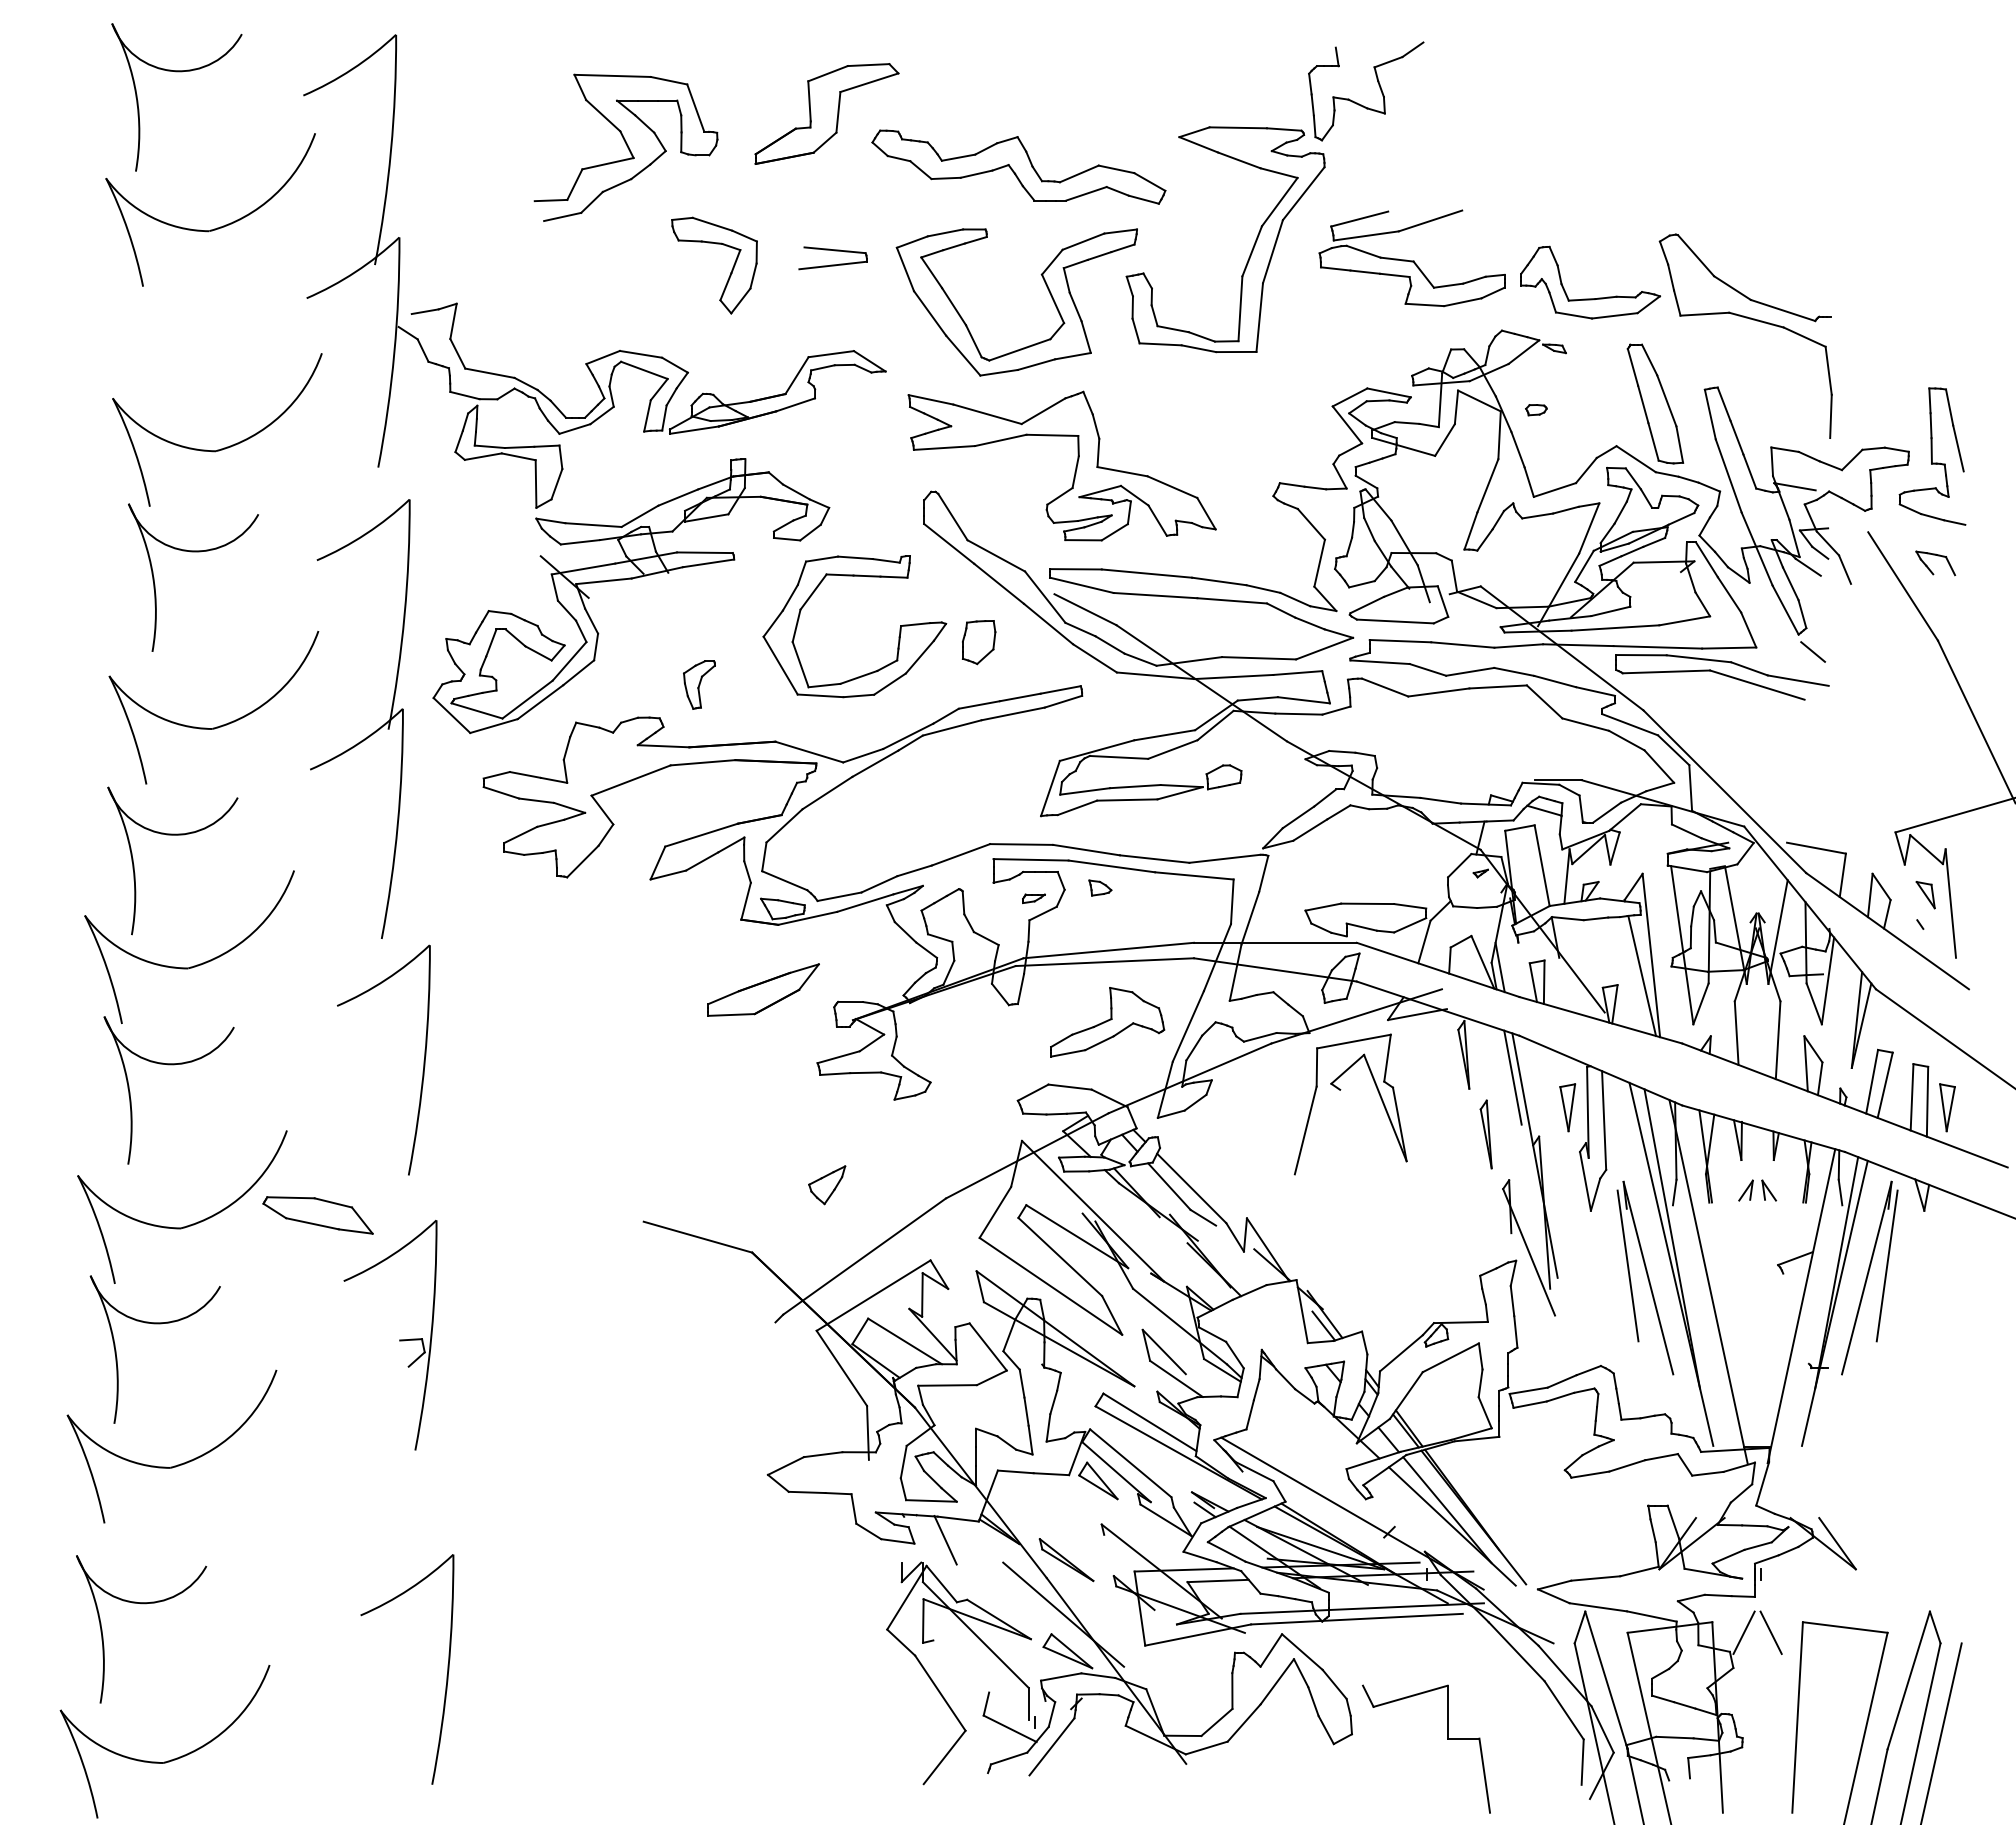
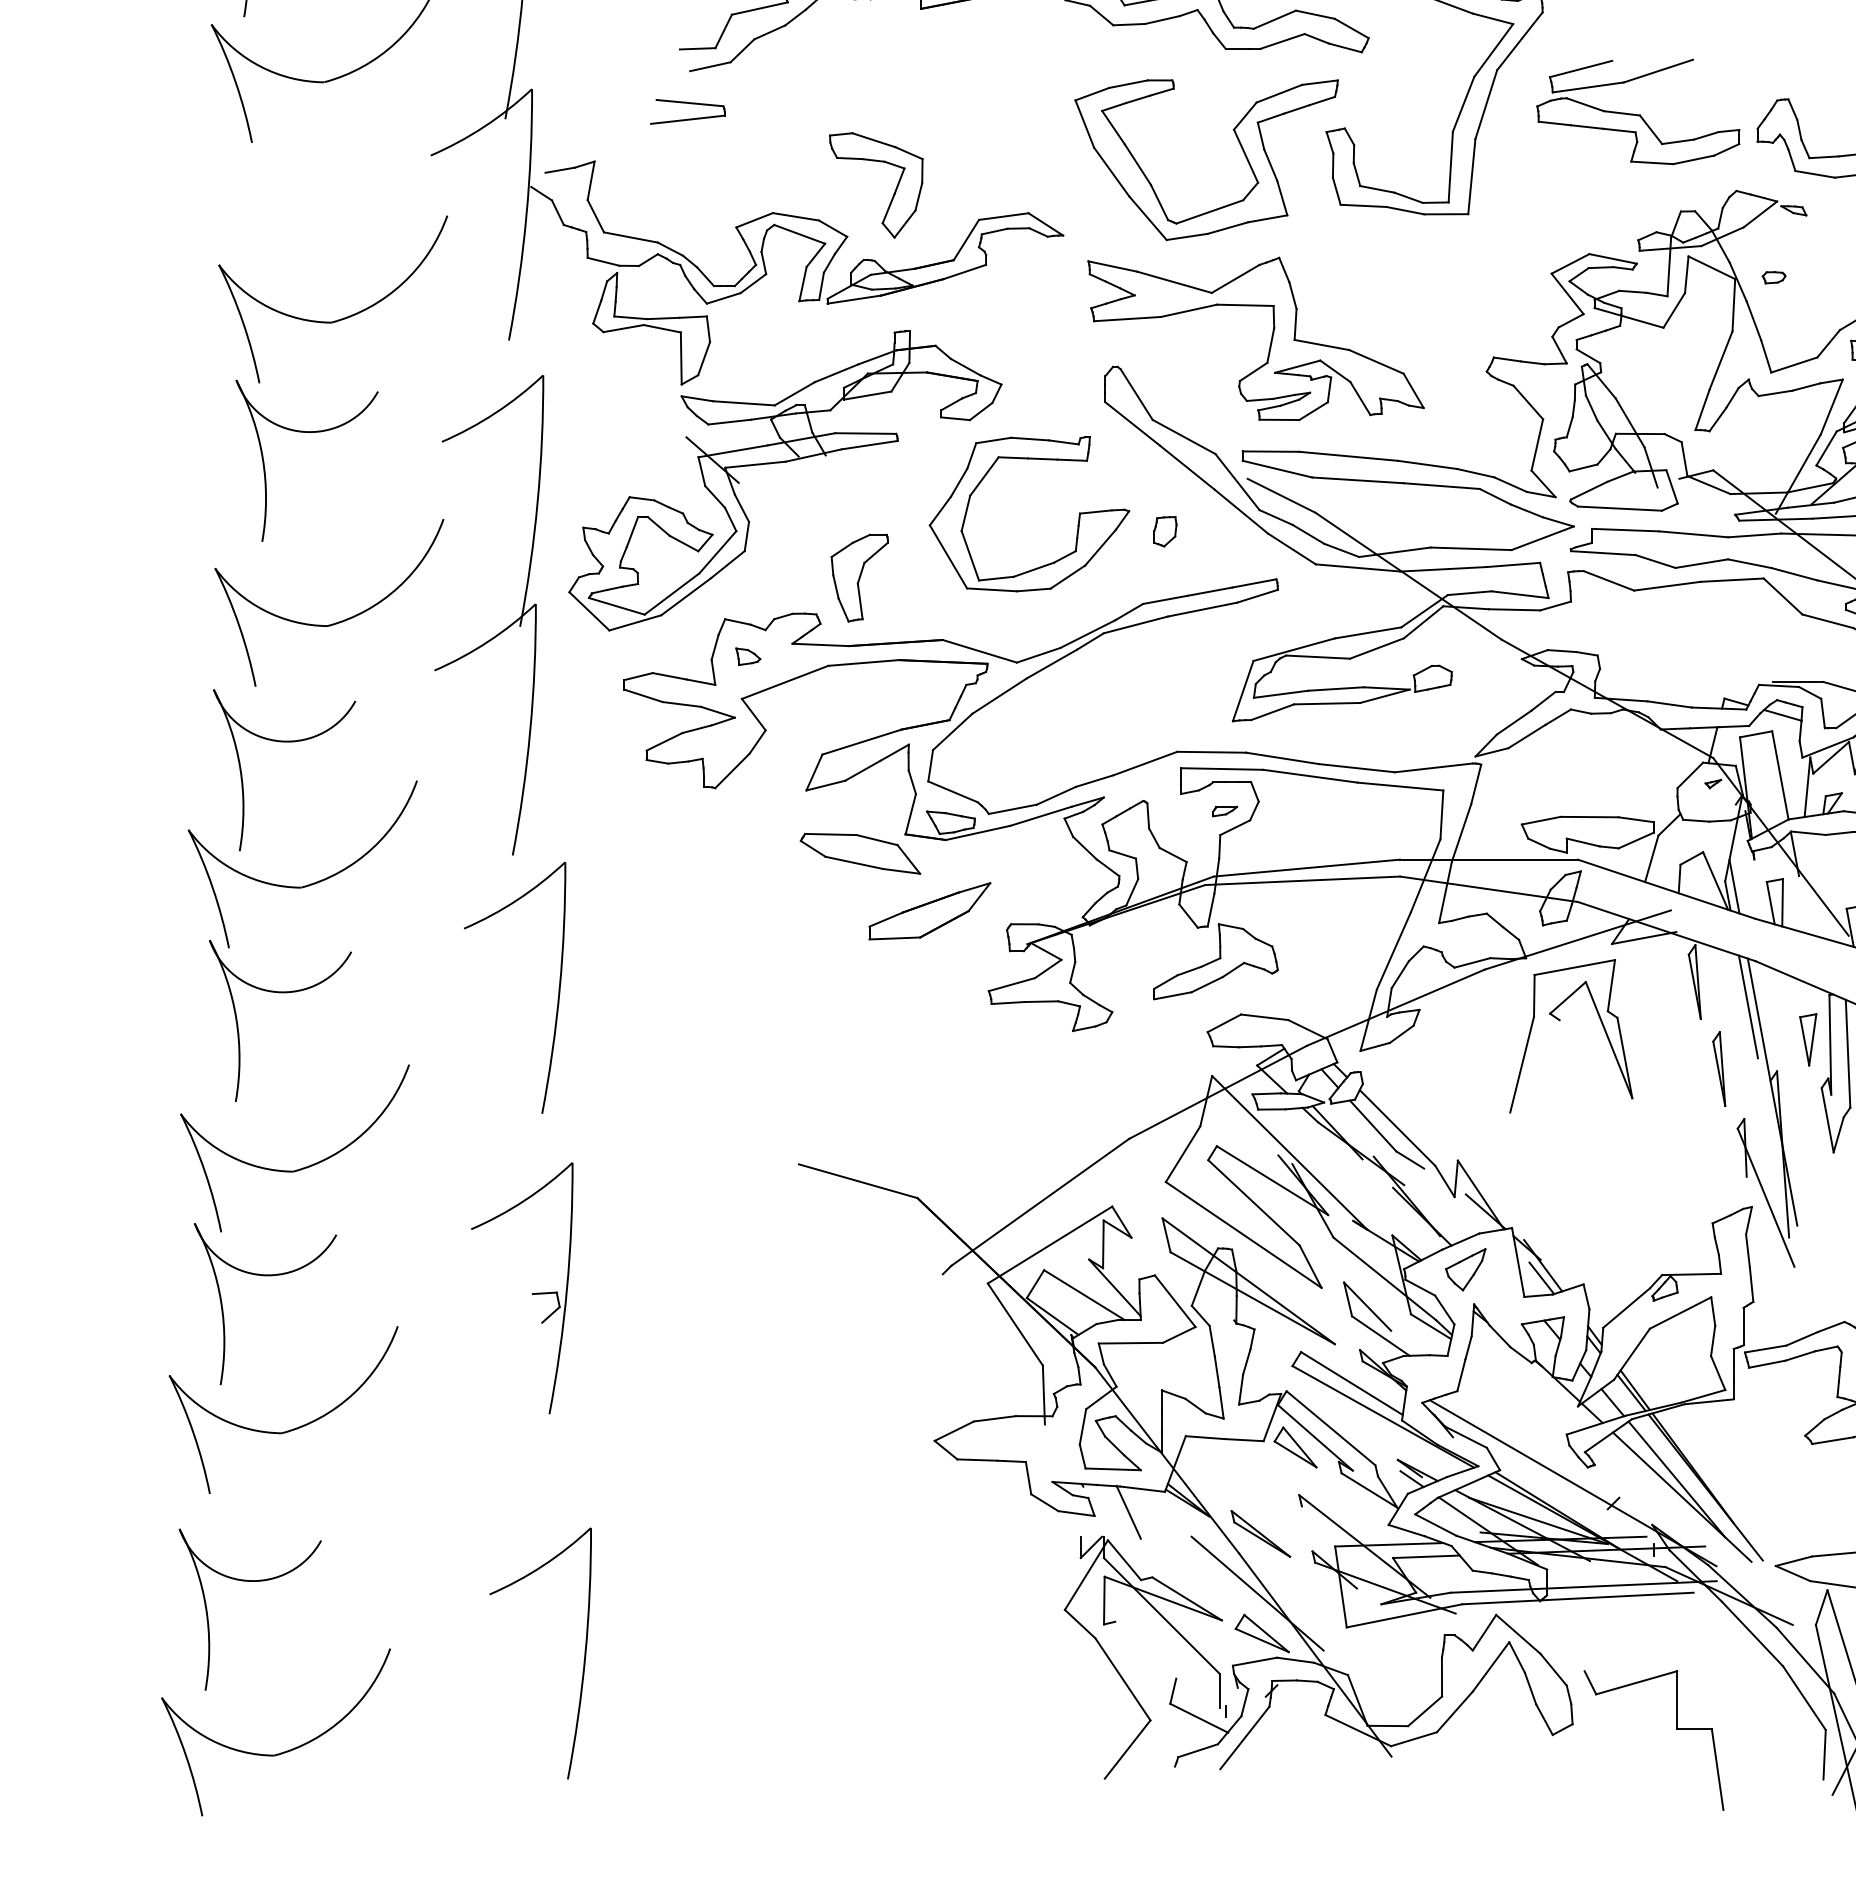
part: (832, 258) -> (687, 112), moved
part: (731, 269) -> (894, 189), moved
part: (979, 642) -> (1165, 531), size x0.62
part: (699, 684) -> (859, 577), size x1.67
part: (1100, 887) -> (748, 656), moved
part: (1107, 1022) -> (1215, 962), moved
part: (827, 1185) -> (1466, 1270), moved
part: (317, 1215) -> (859, 853), moved

